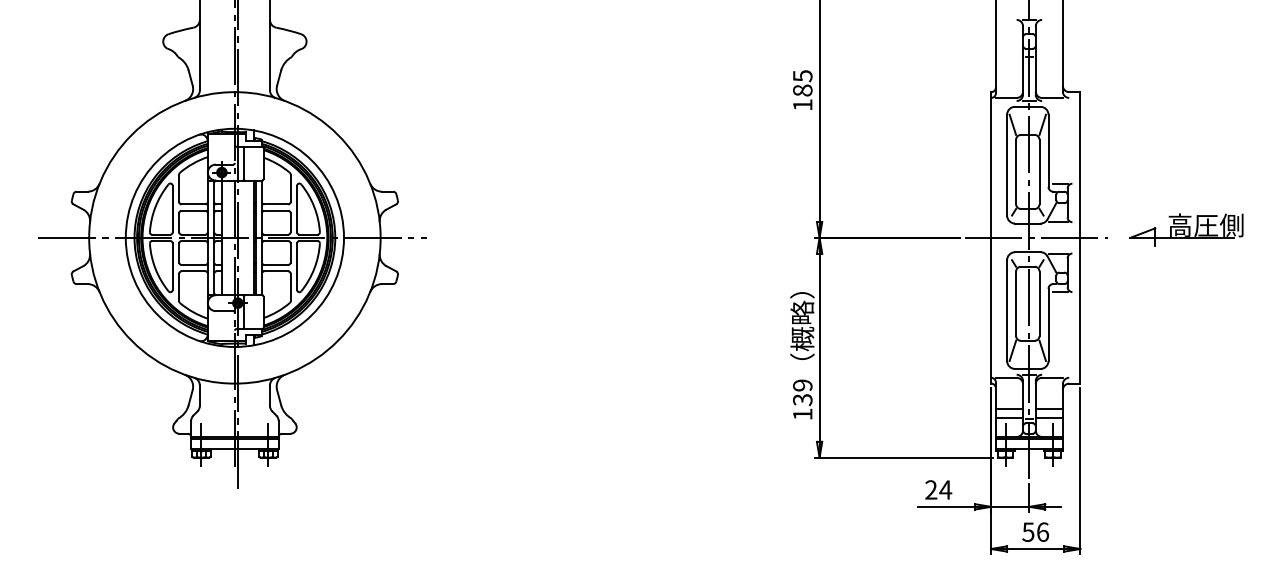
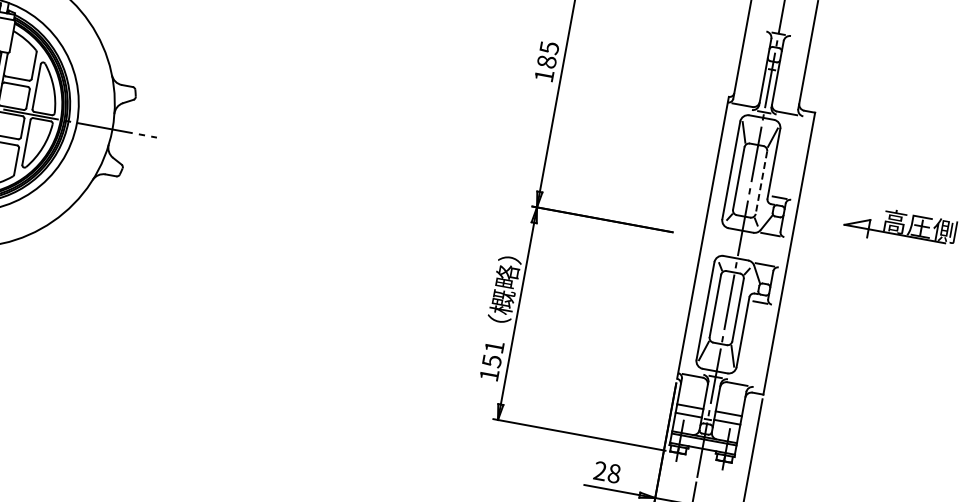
line: (1039, 172) -> (761, 183), solid -> dashed
part: (1186, 229) -> (900, 226), moved
line: (1036, 237) -> (746, 245), removed
text: (802, 392) -> (493, 353), 139 -> 151
text: (945, 489) -> (614, 473), 24 -> 28

